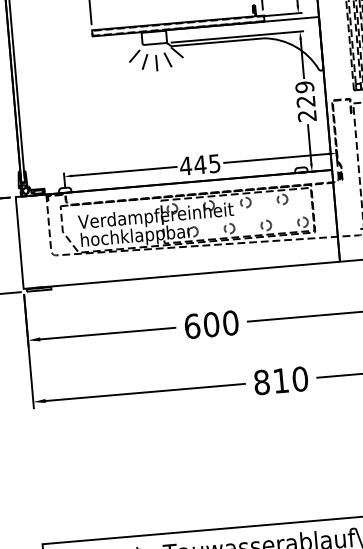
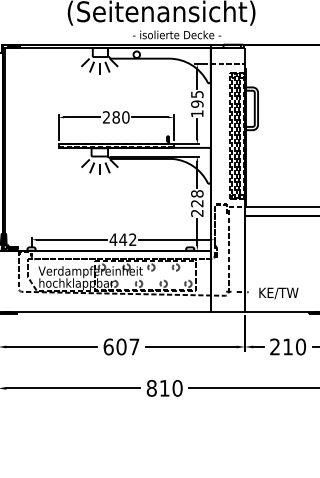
text: (305, 86) -> (197, 193), 229 -> 228
text: (214, 163) -> (132, 239), 445 -> 442
text: (230, 322) -> (134, 346), 600 -> 607

